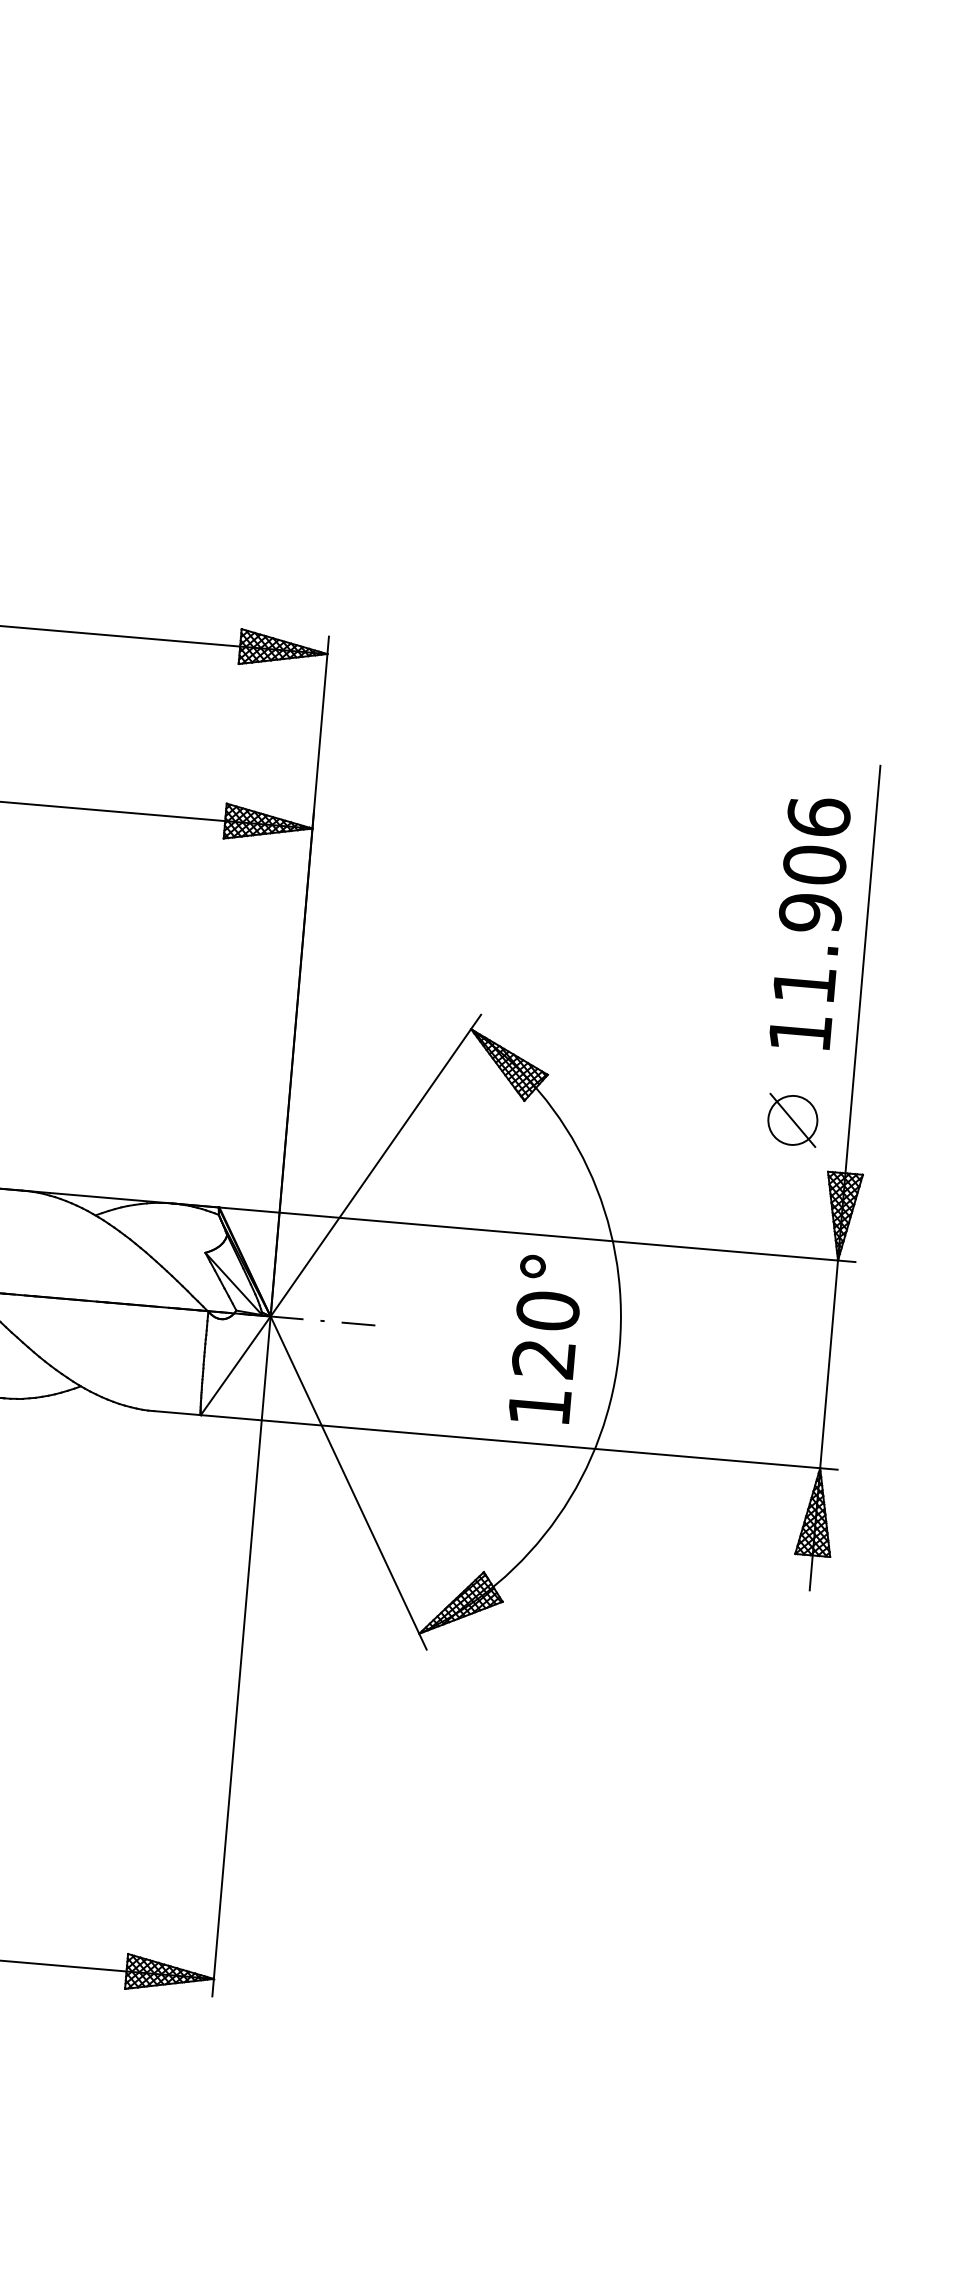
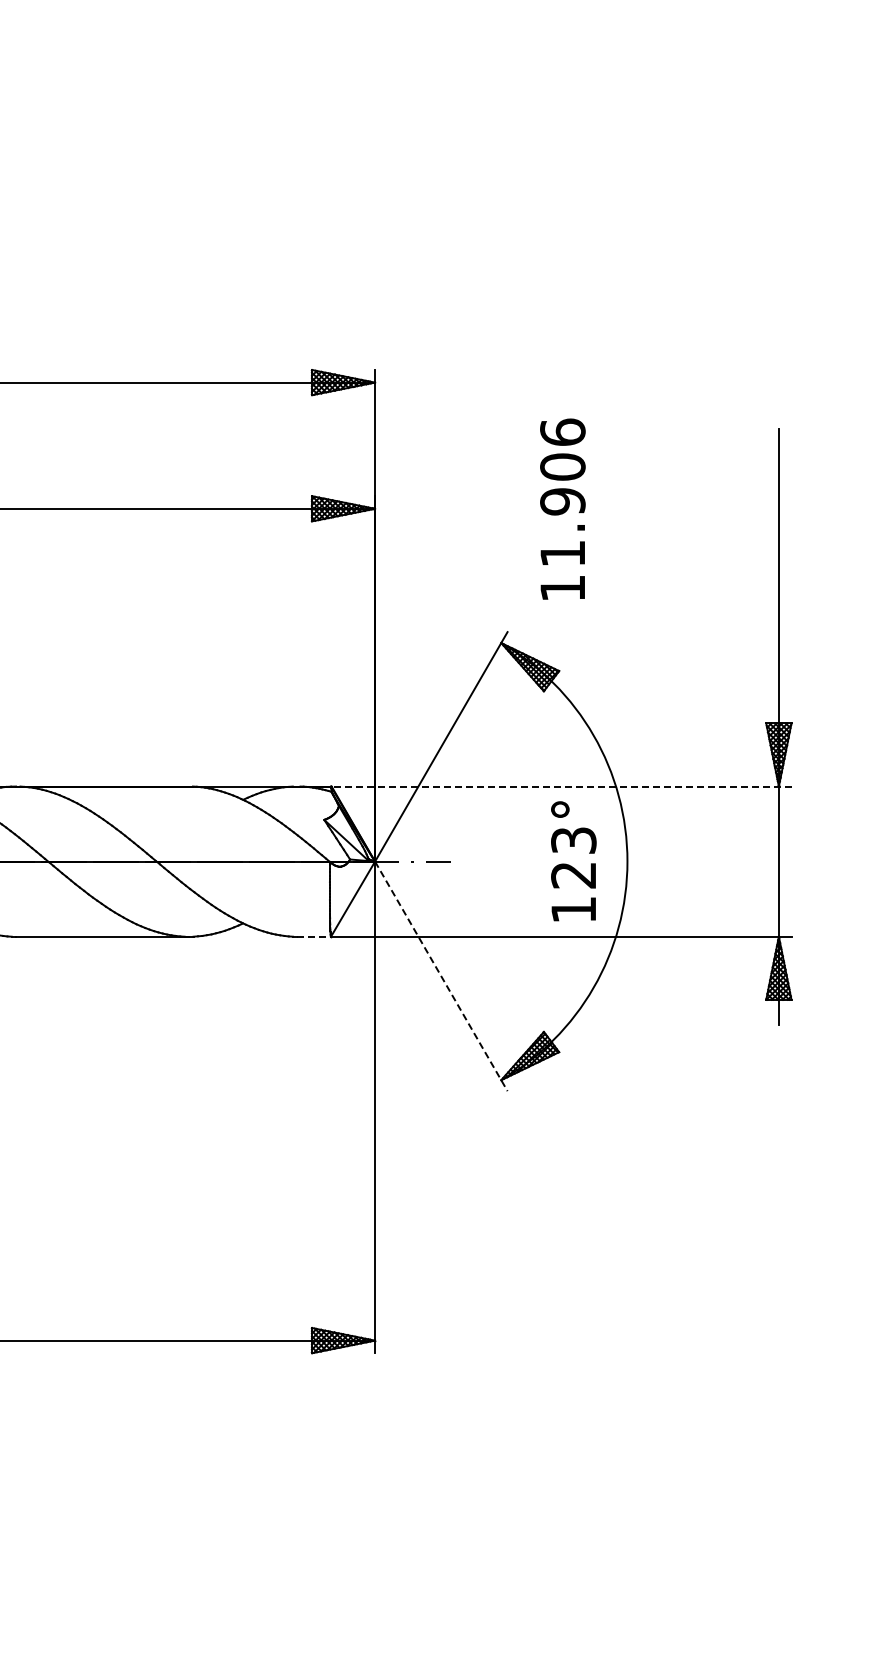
text: (809, 922) -> (562, 508), moved
part: (792, 1120) -> (737, 688), removed
line: (537, 1234) -> (561, 786), solid -> dashed
text: (547, 1310) -> (573, 840), 120° -> 123°
line: (178, 1412) -> (314, 936), solid -> dashed
line: (348, 1483) -> (441, 976), solid -> dashed

